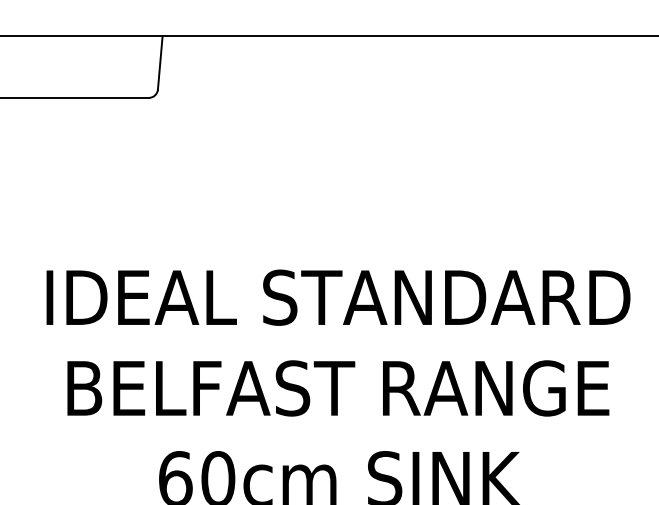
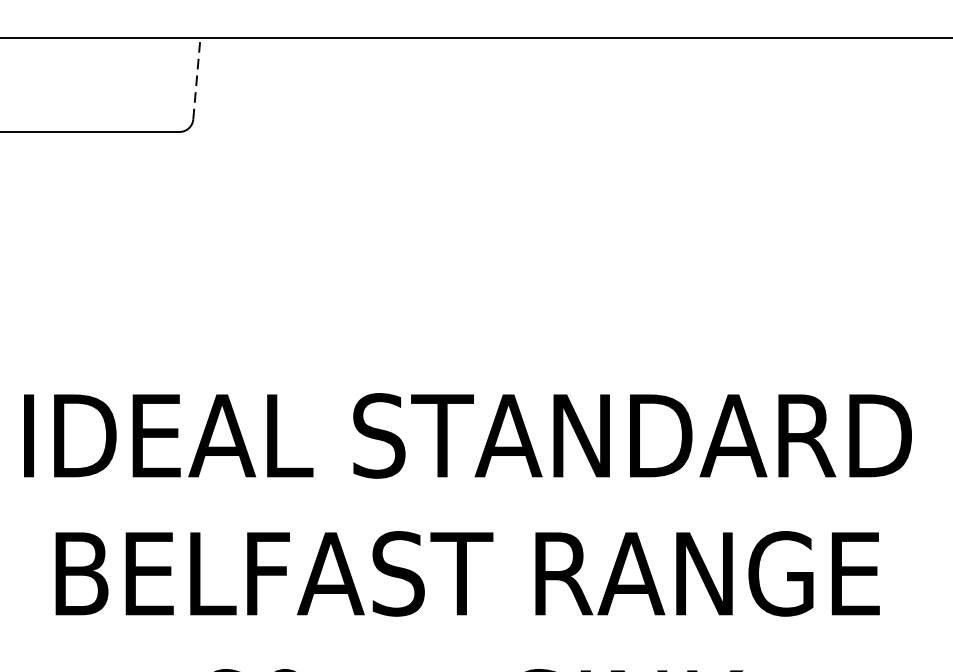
line: (160, 62) -> (197, 78), solid -> dashed

